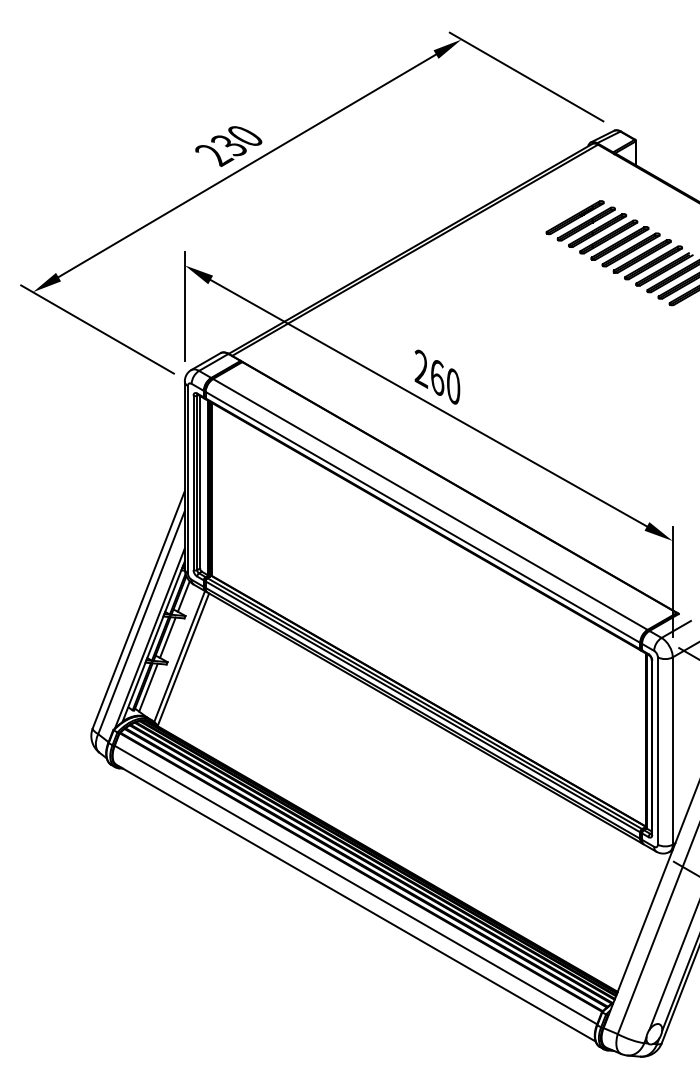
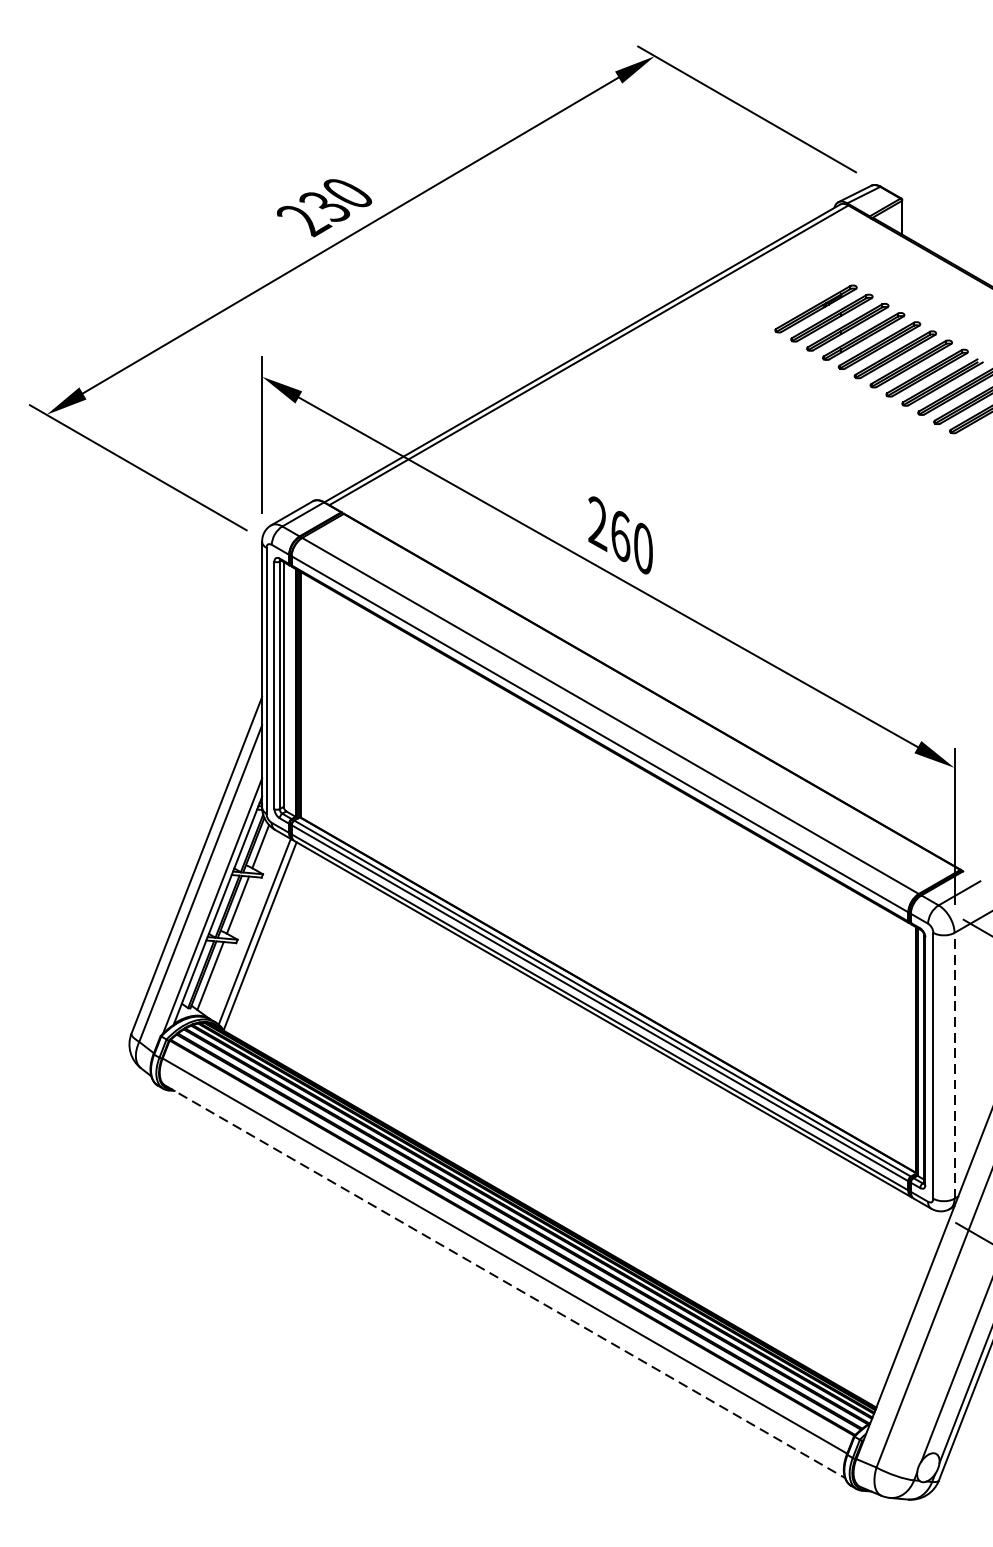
line: (672, 751) -> (954, 1066), solid -> dashed
line: (356, 903) -> (505, 1282), solid -> dashed

